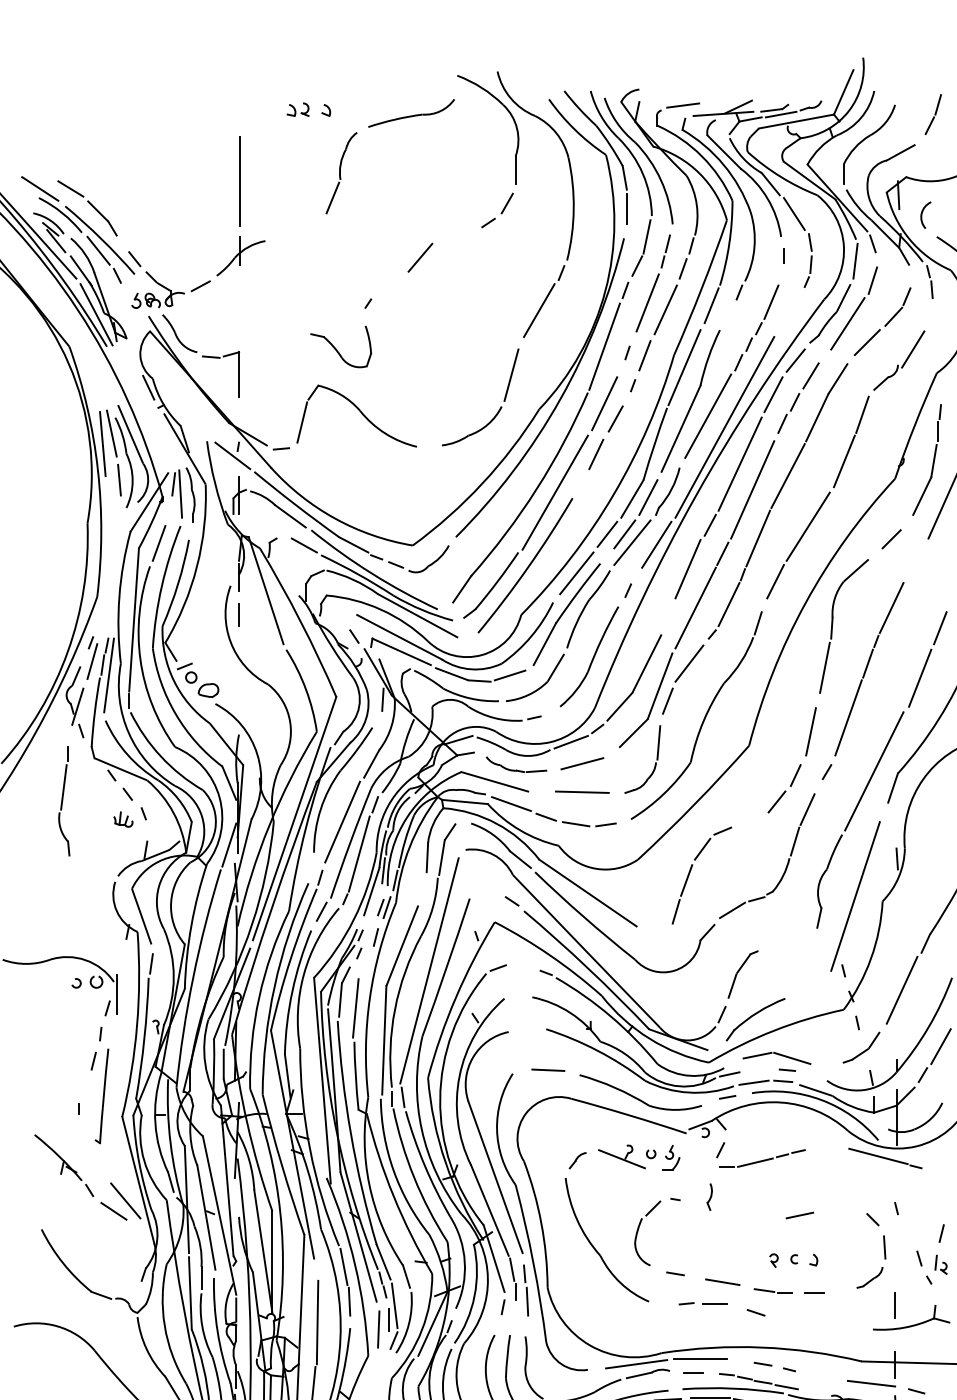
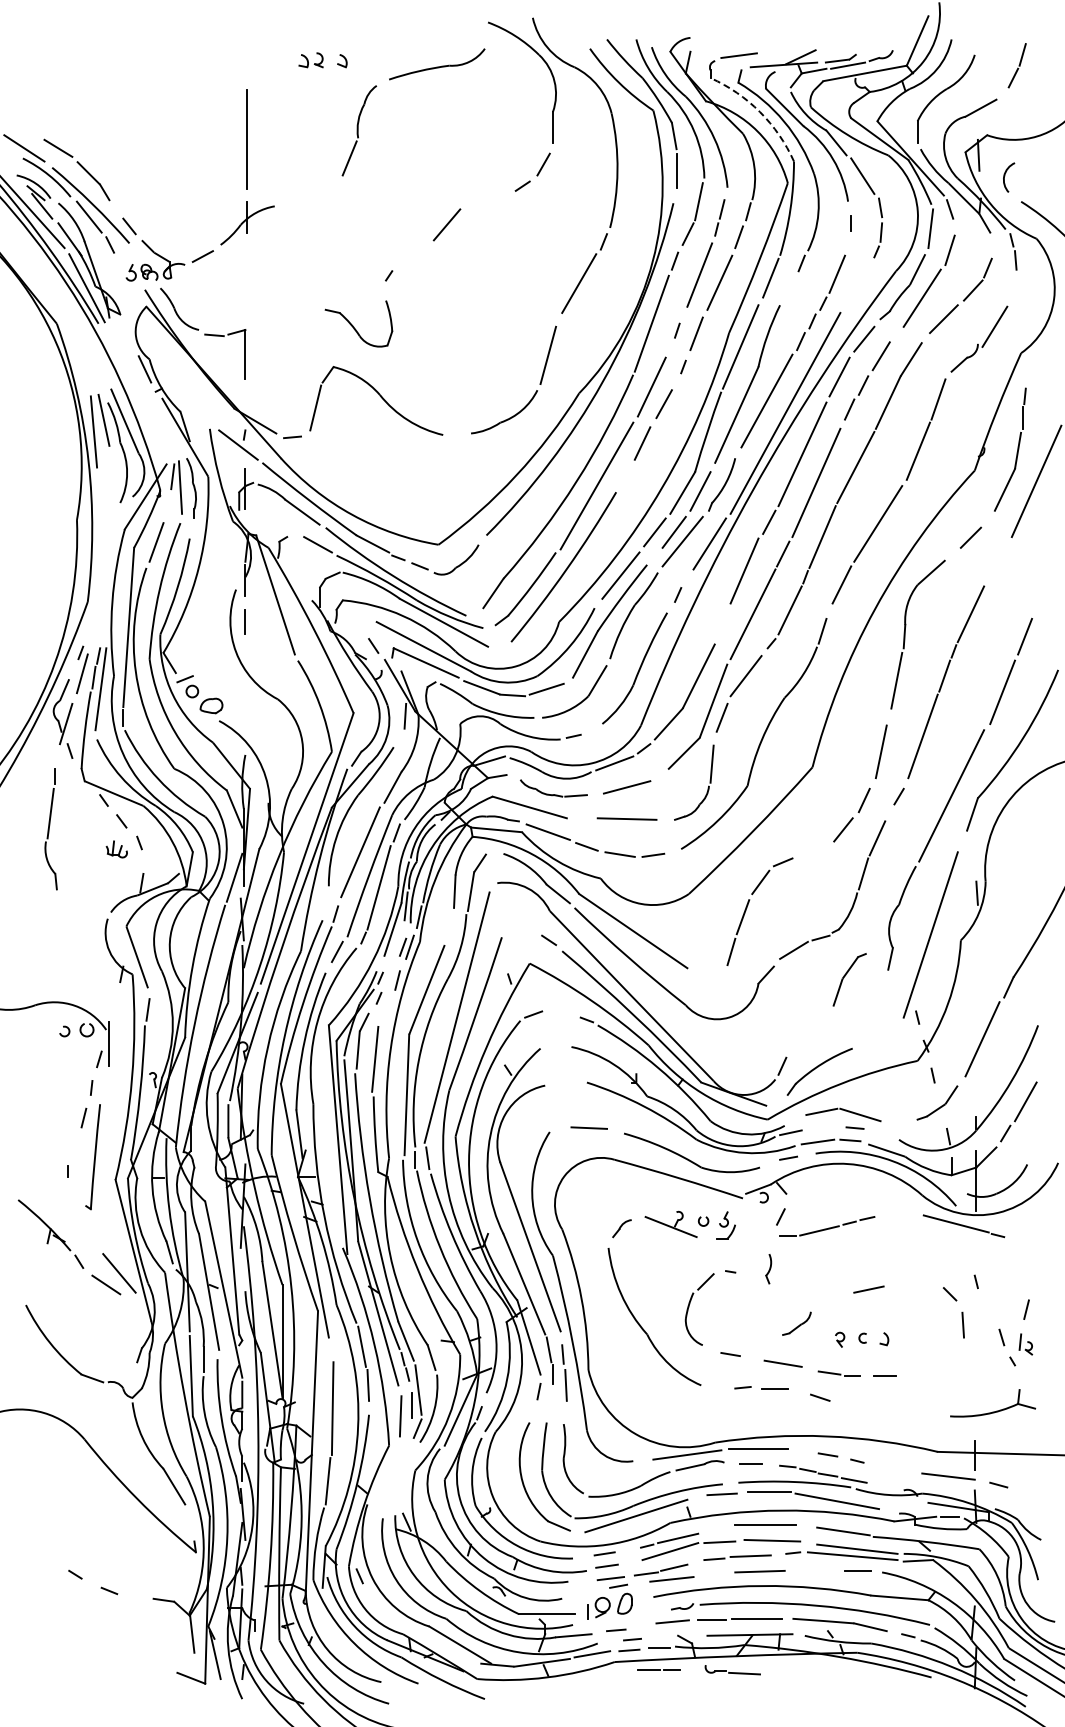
arc: (702, 156) -> (760, 112), solid -> dashed
line: (119, 480) -> (112, 472), removed
part: (742, 974) -> (849, 979), moved
part: (869, 1277) -> (796, 1323), moved
line: (894, 1305) -> (974, 1389), removed

